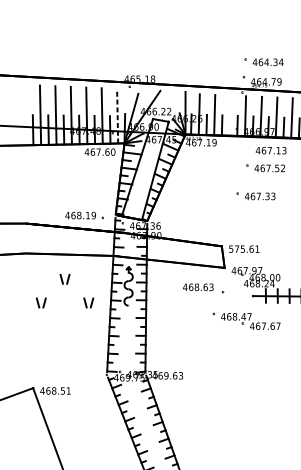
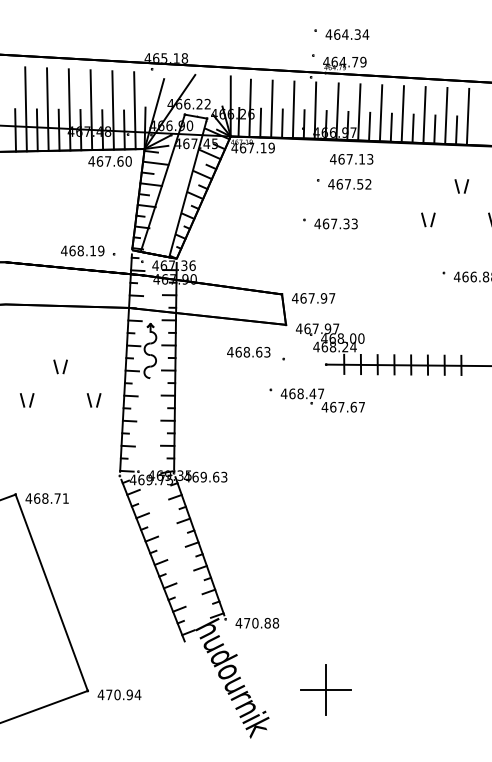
line: (229, 115) -> (293, 109), added
line: (117, 116) -> (134, 110), dashed -> solid
text: (244, 249) -> (313, 298), 575.61 -> 467.97
part: (62, 284) -> (57, 374), moved
text: (62, 390) -> (57, 498), 468.51 -> 468.71

